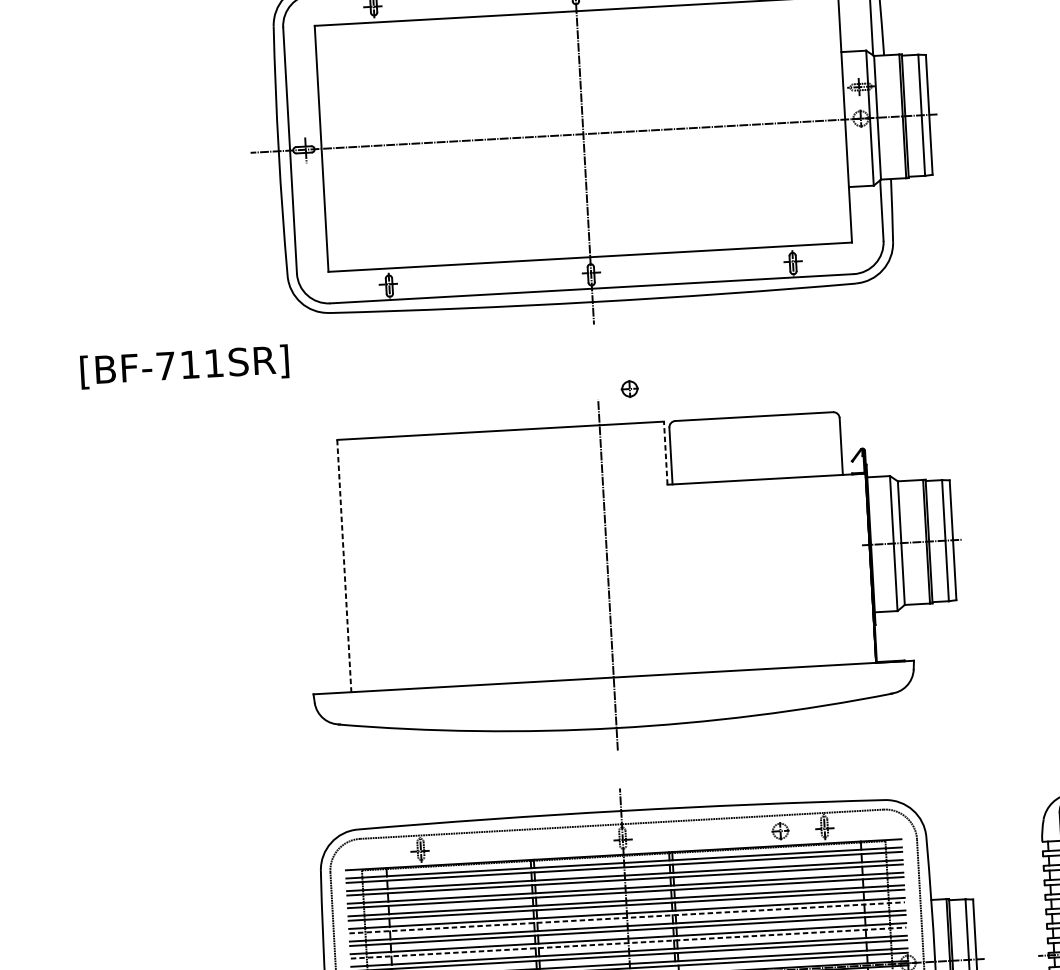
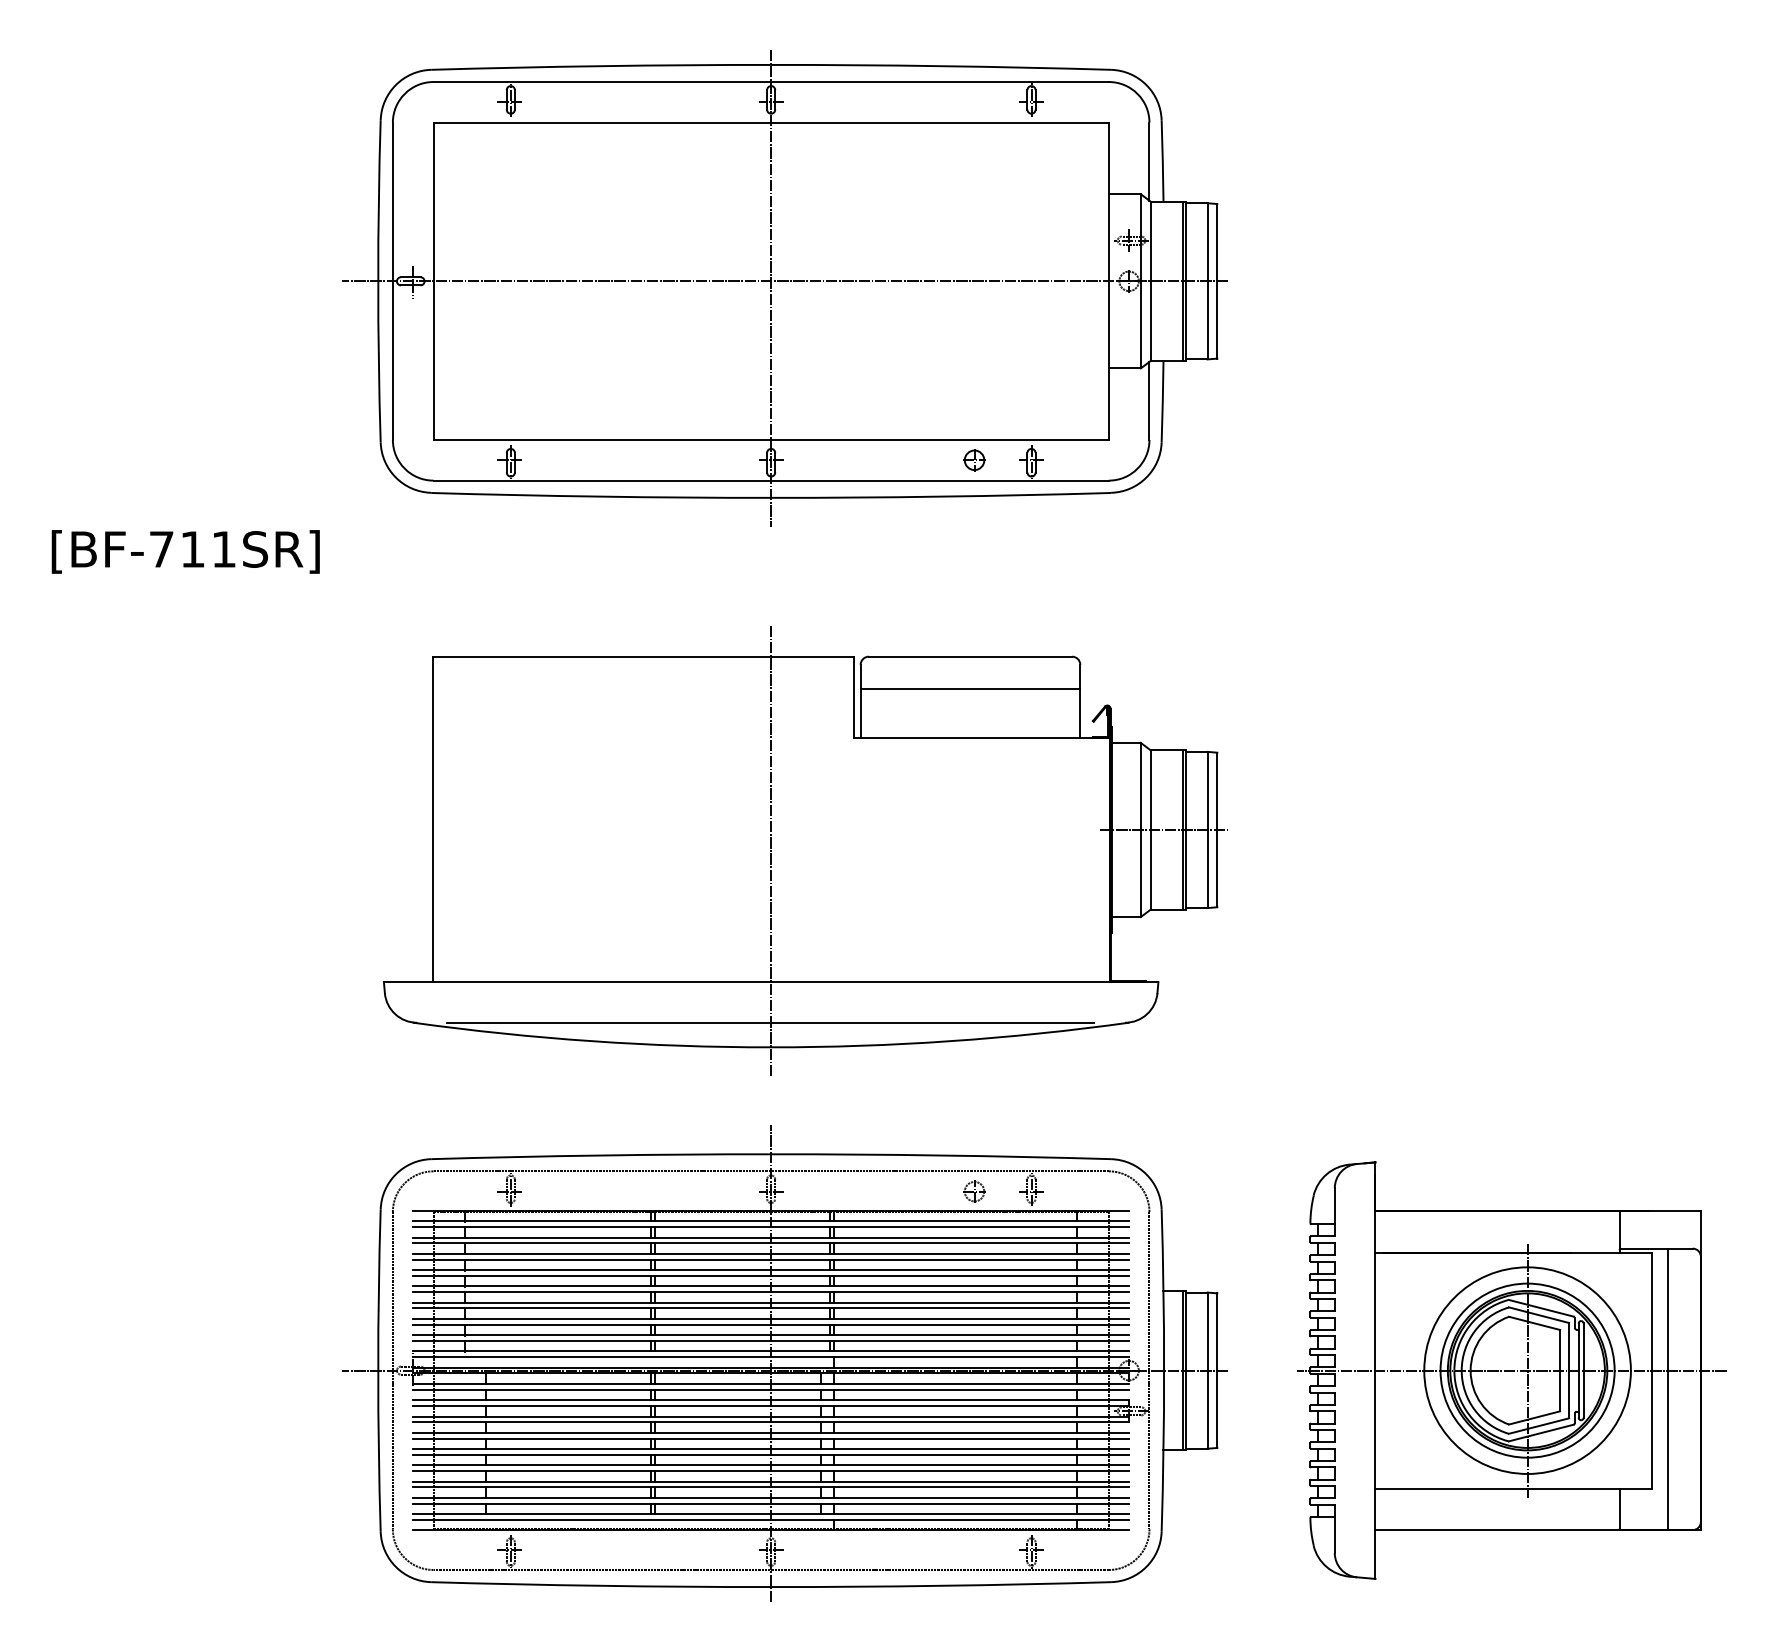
text: (184, 366) -> (185, 551), moved
part: (629, 389) -> (974, 460), moved
line: (755, 442) -> (970, 689), added
line: (666, 453) -> (854, 697), dashed -> solid
line: (344, 566) -> (432, 819), dashed -> solid
line: (614, 708) -> (770, 1022), added
line: (627, 918) -> (771, 1292), dashed -> solid
line: (628, 942) -> (771, 1324), dashed -> solid

